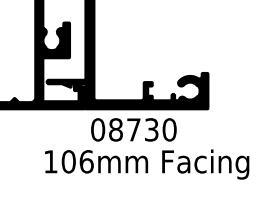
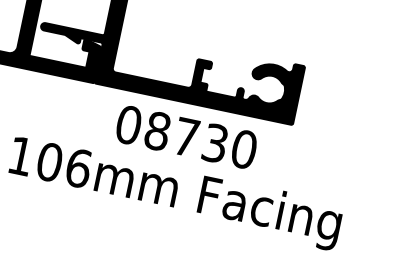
text: (133, 129) -> (186, 136), moved

